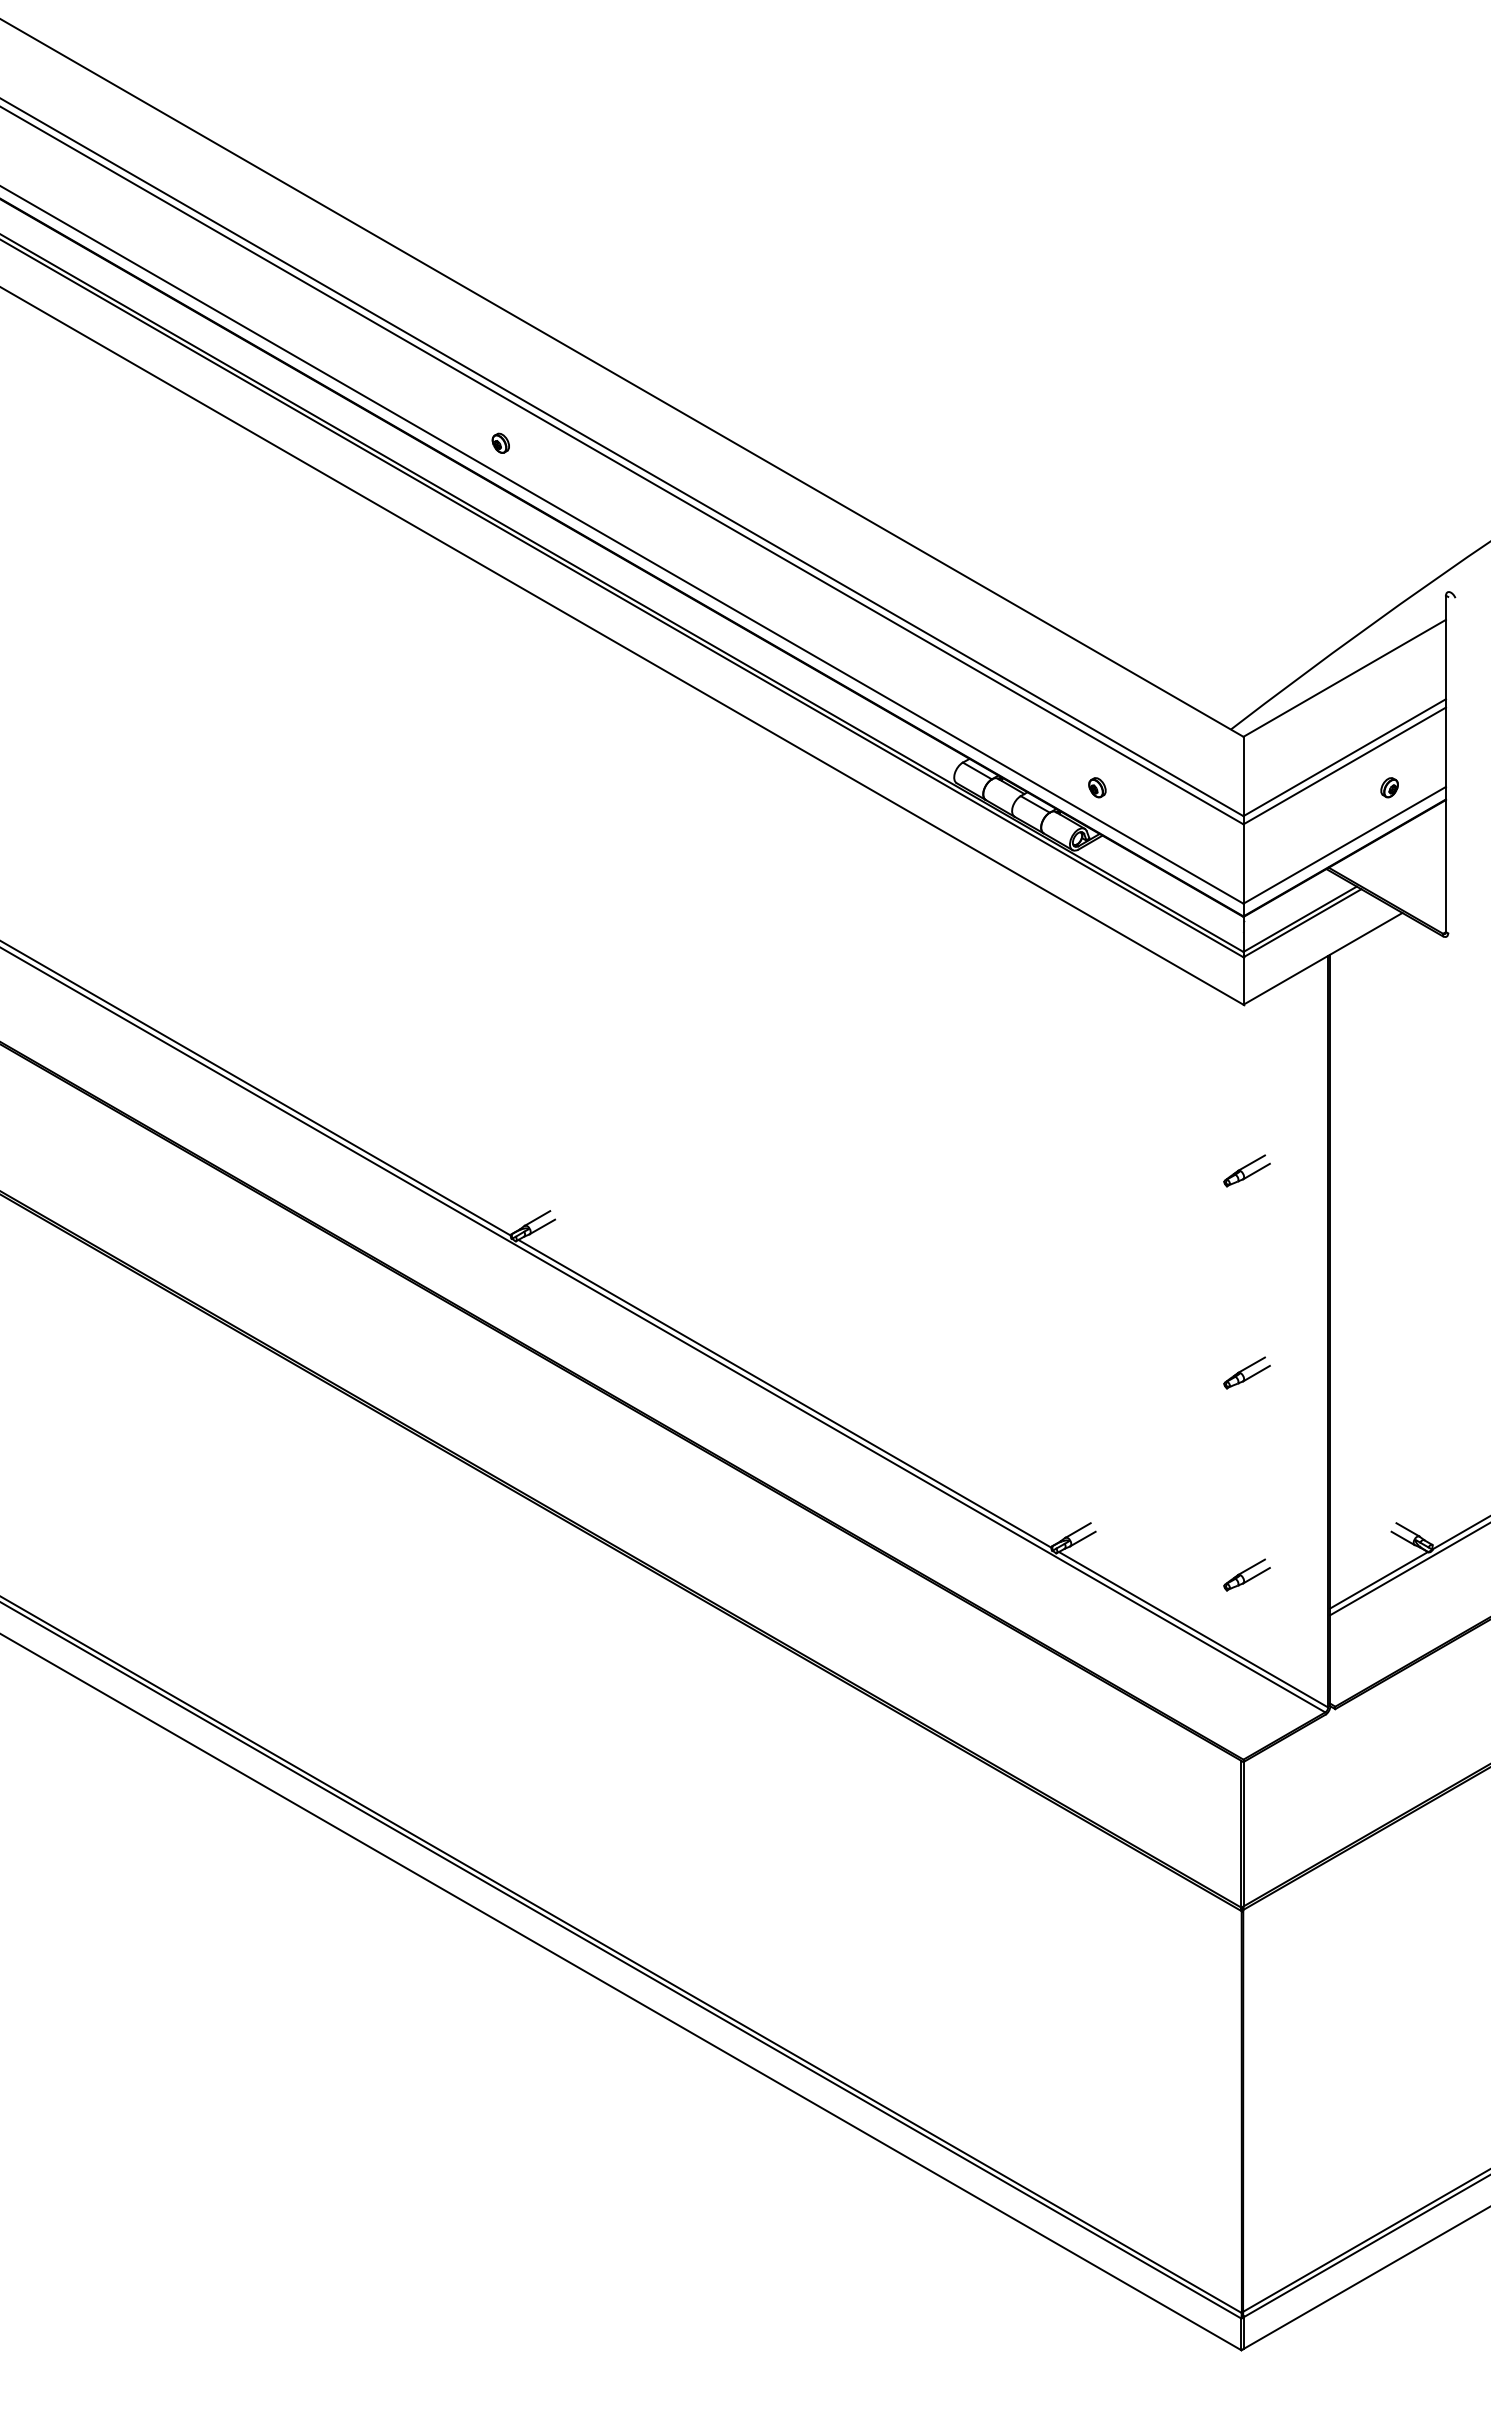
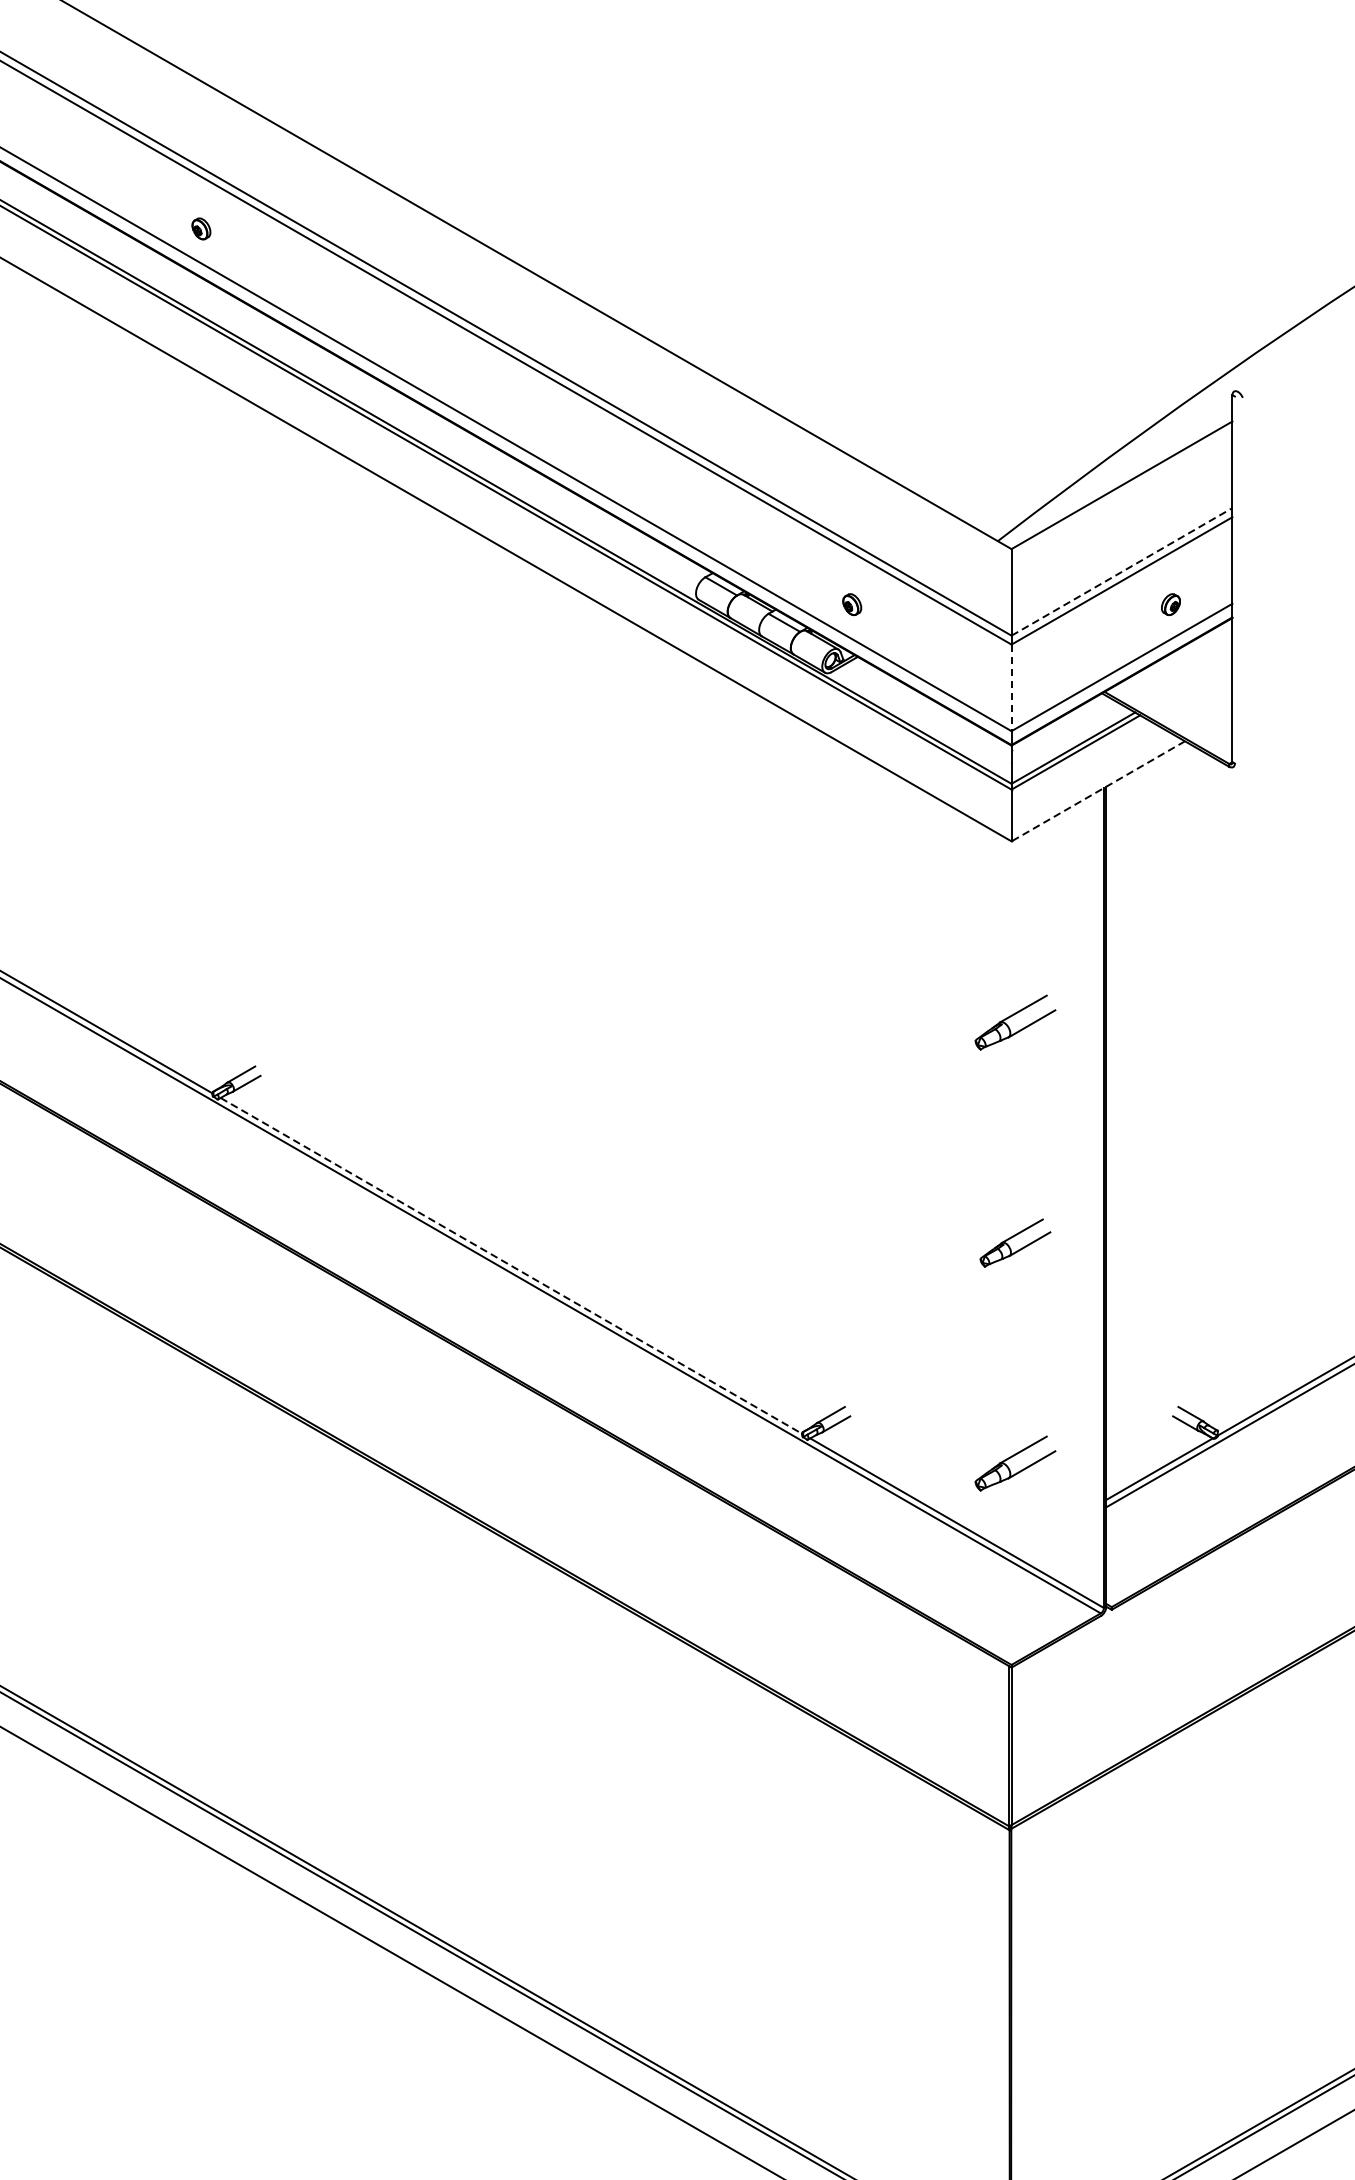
line: (1344, 757) -> (1121, 571), solid -> dashed
line: (1243, 864) -> (1011, 688), solid -> dashed
line: (1323, 958) -> (1098, 790), solid -> dashed
part: (1246, 1170) -> (1014, 1022), size x1.6
part: (1246, 1372) -> (1014, 1242), size x1.4
line: (784, 1393) -> (510, 1265), solid -> dashed
part: (1246, 1574) -> (1014, 1462), size x1.6

